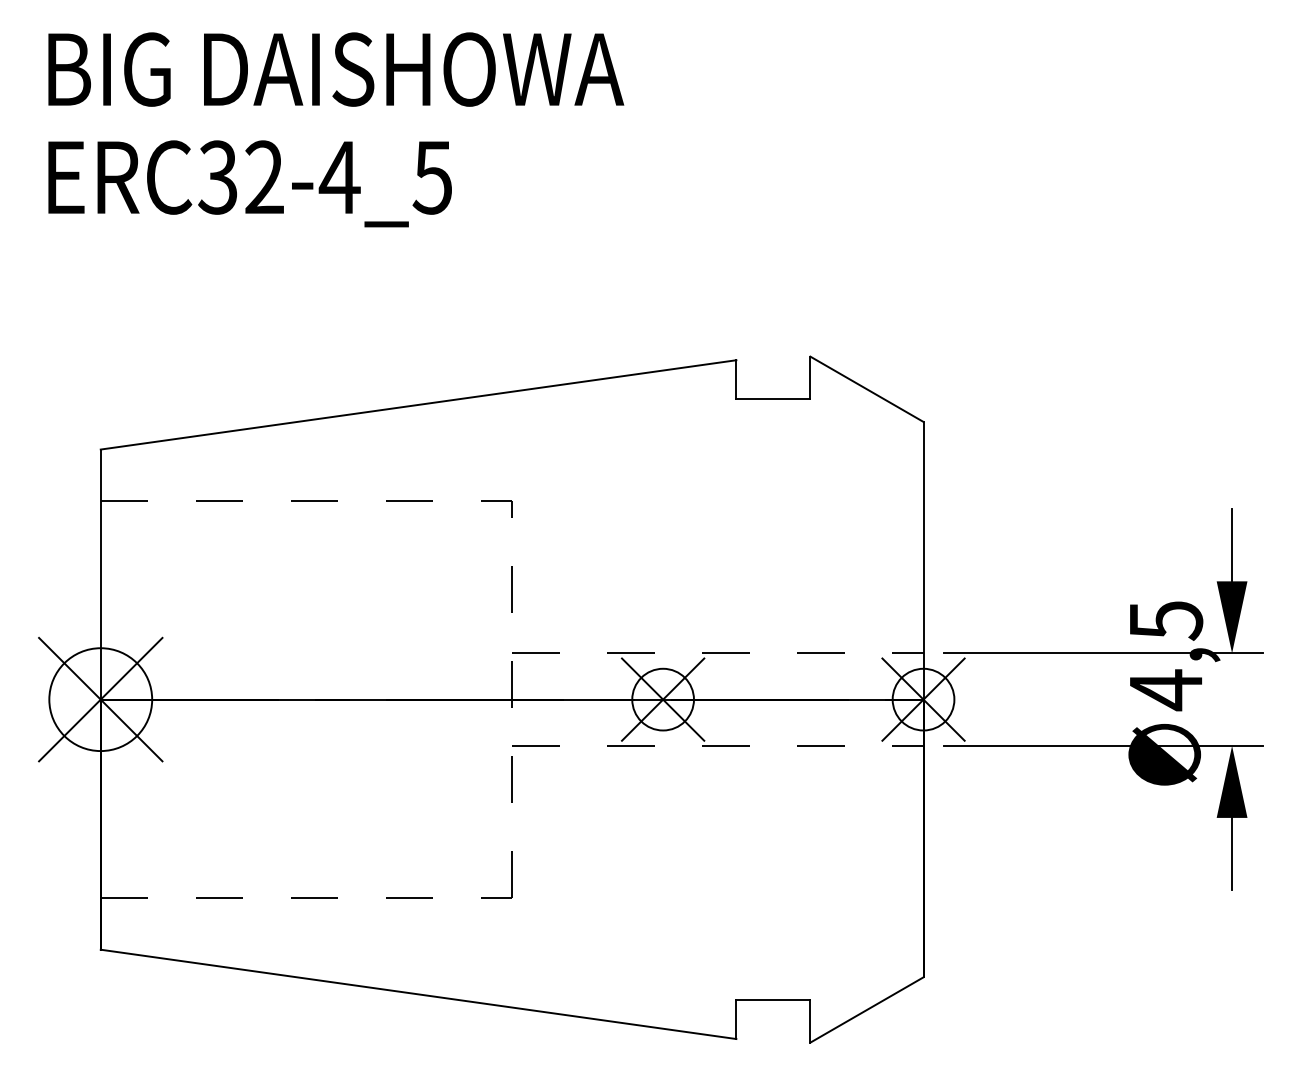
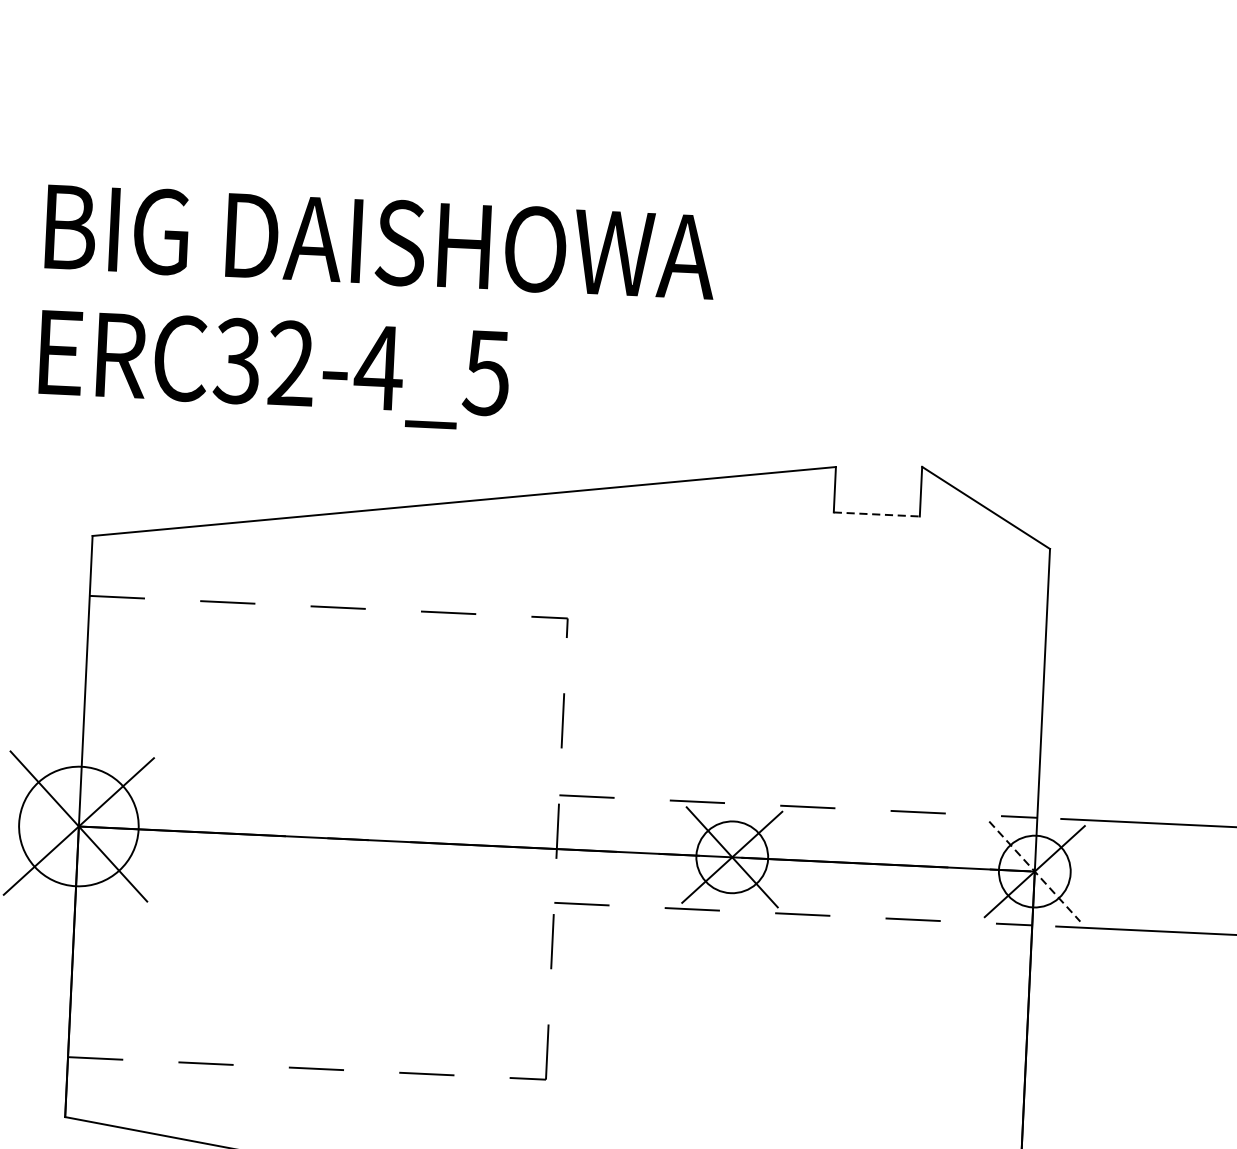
text: (336, 129) -> (377, 311), moved
line: (773, 399) -> (876, 514), solid -> dashed
line: (923, 699) -> (1034, 871), solid -> dashed

